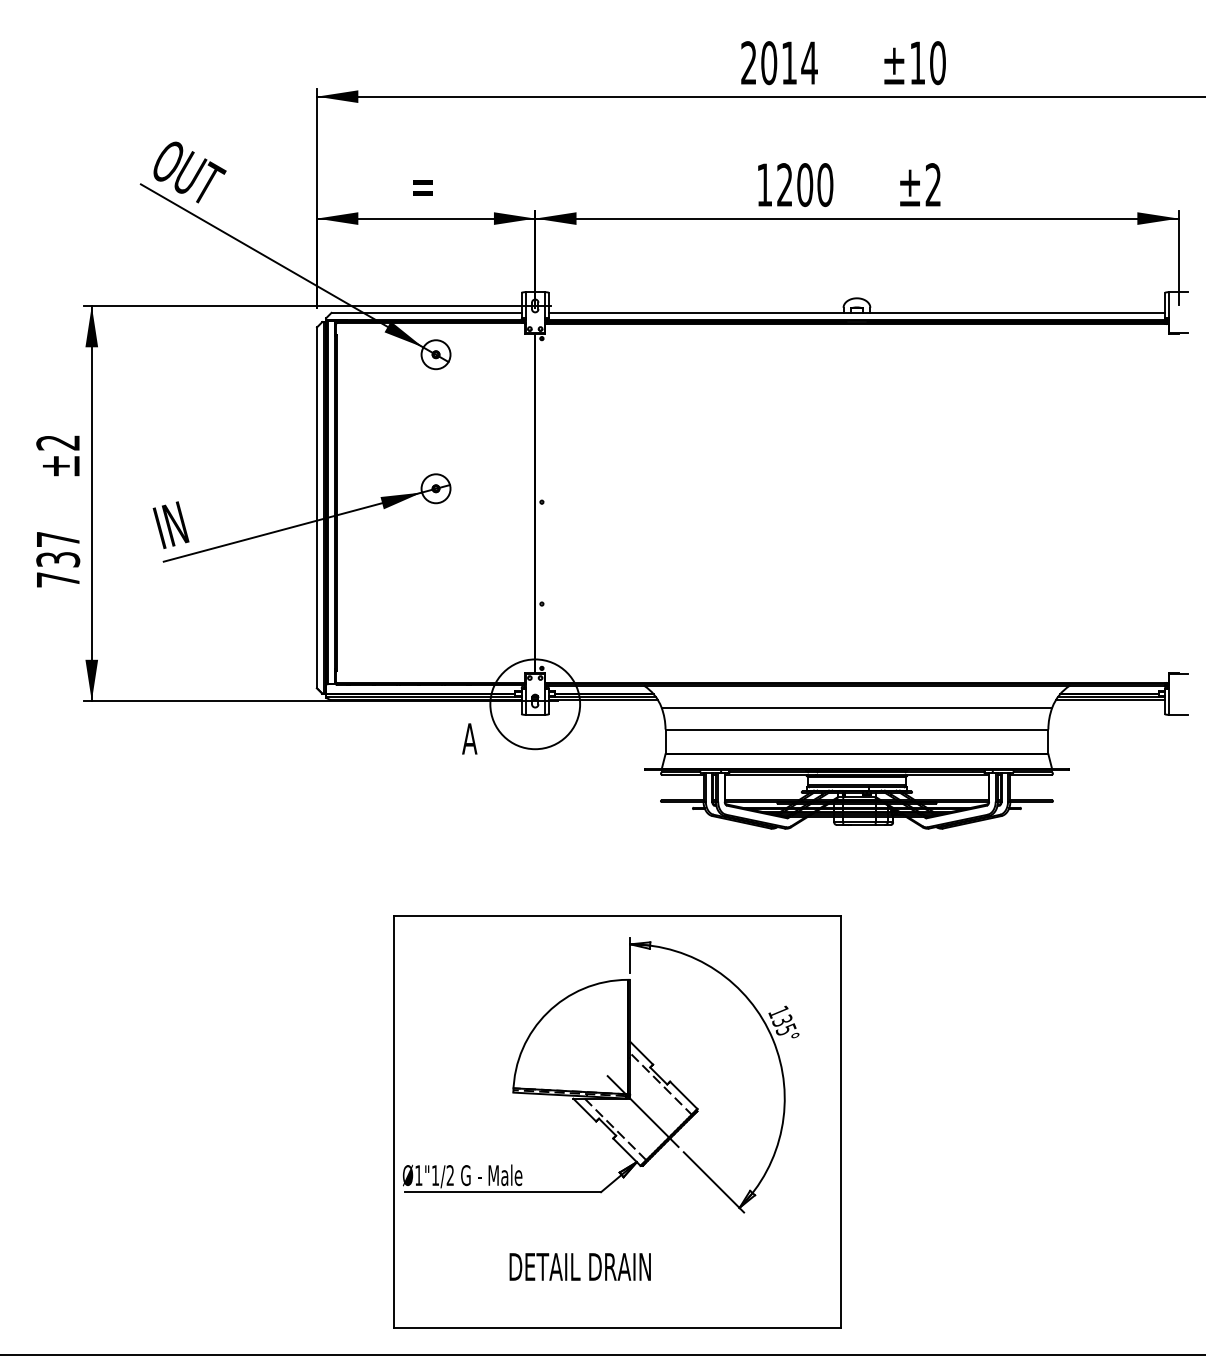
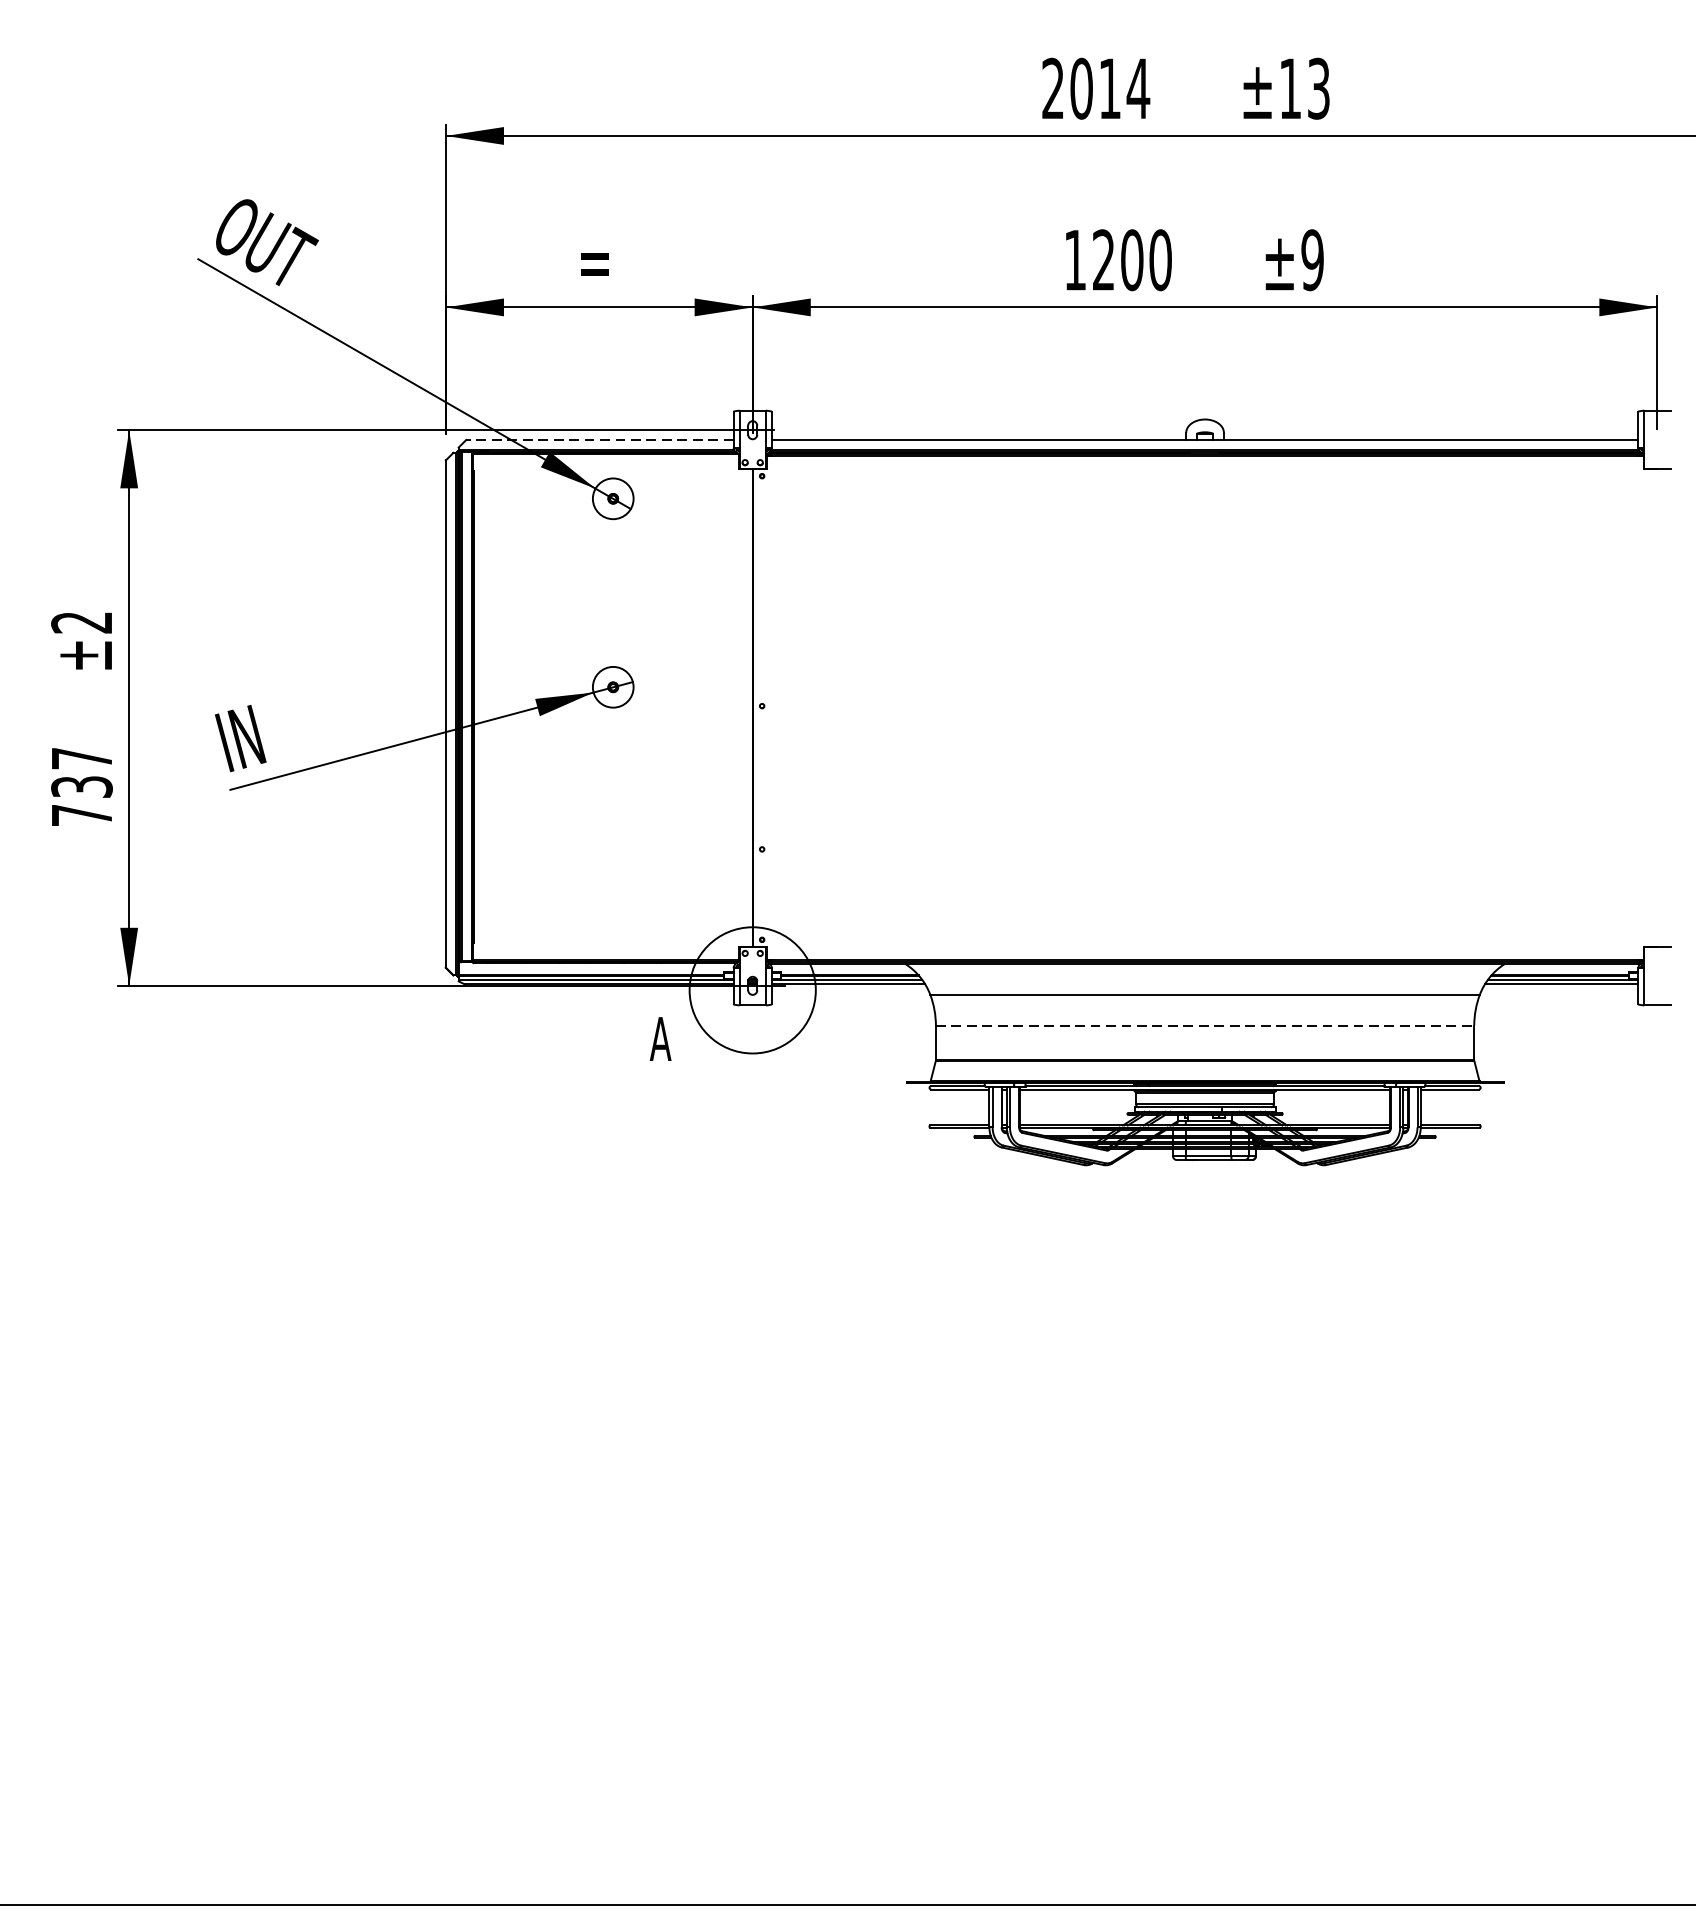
text: (937, 63) -> (1318, 89), ±10 -> ±13
text: (933, 185) -> (1312, 260), ±2 -> ±9
line: (426, 312) -> (599, 439), solid -> dashed
line: (857, 729) -> (1205, 1025), solid -> dashed
part: (617, 1121) -> (868, 1576), removed

